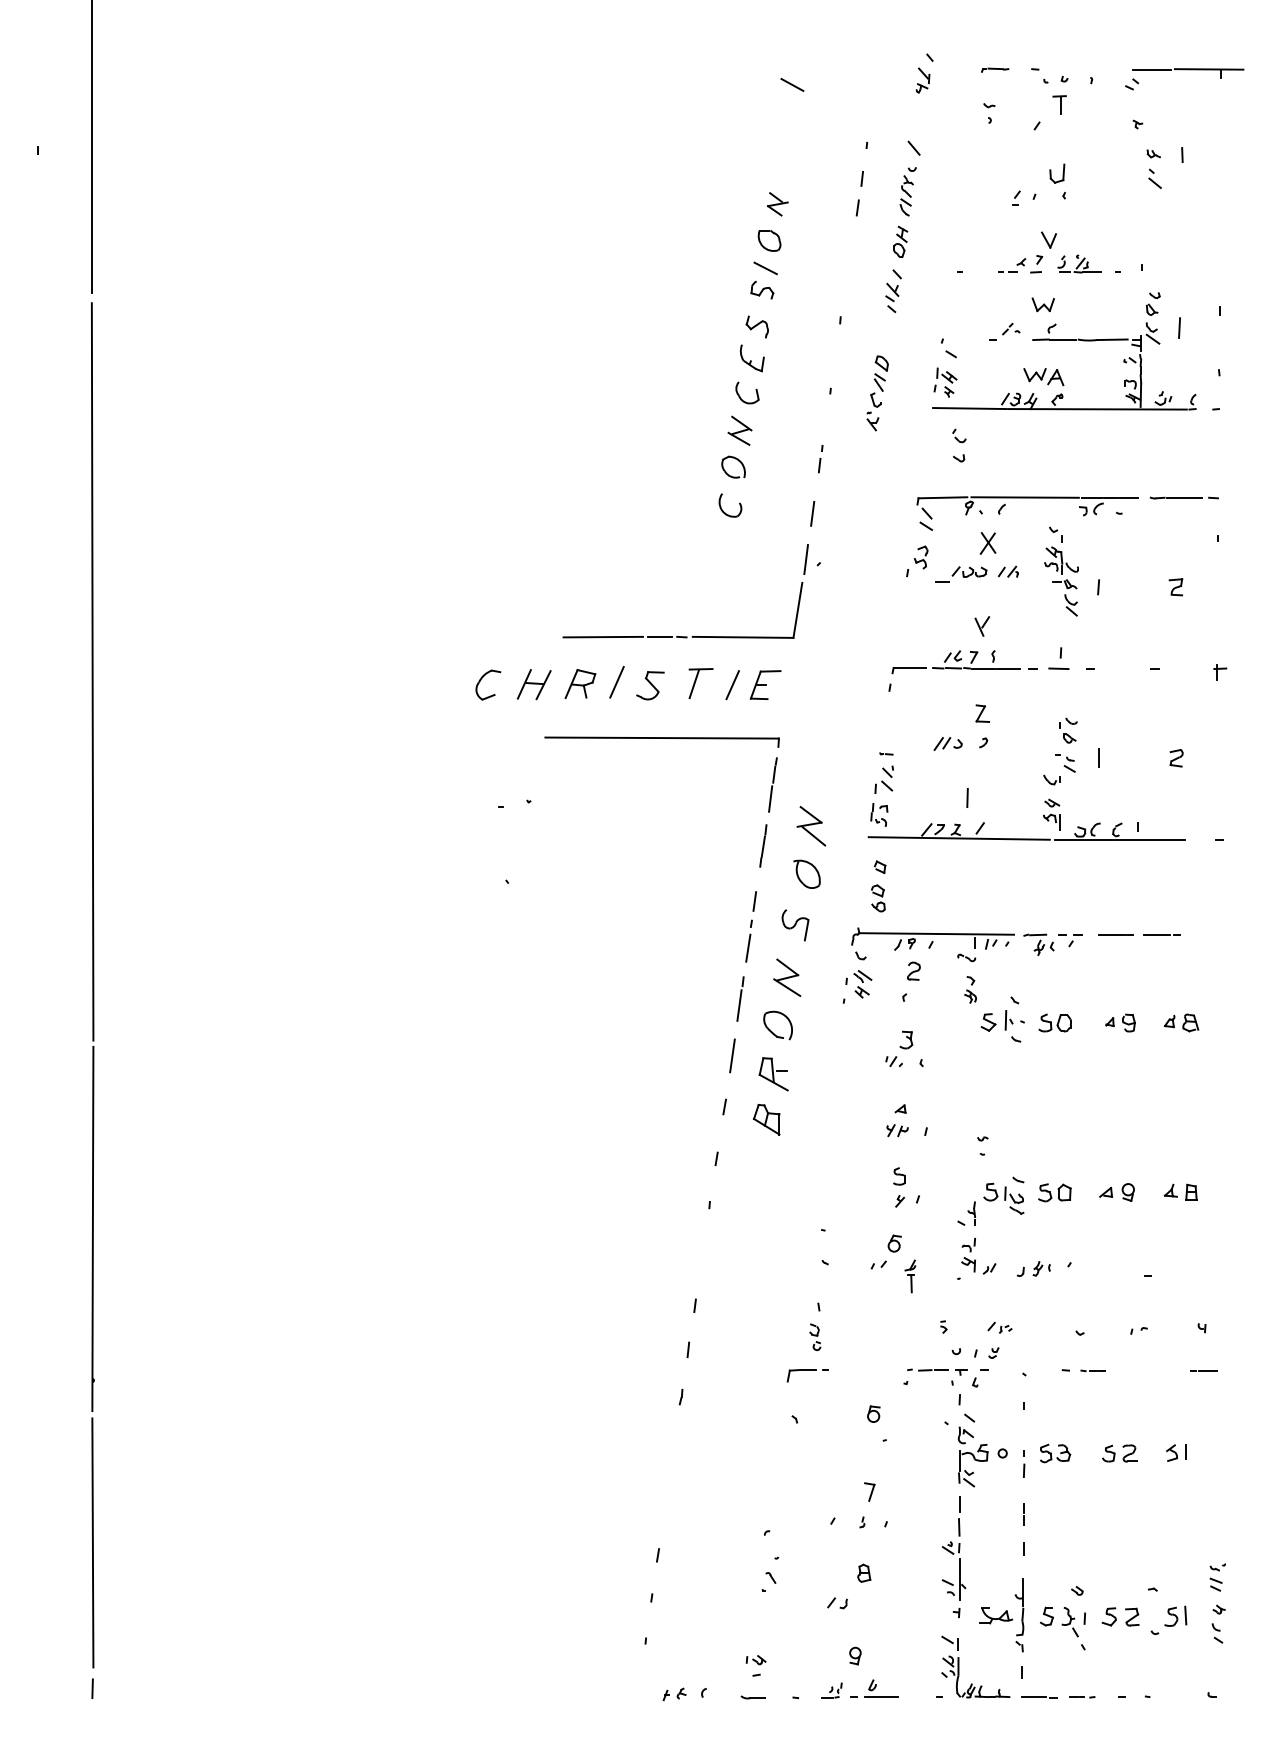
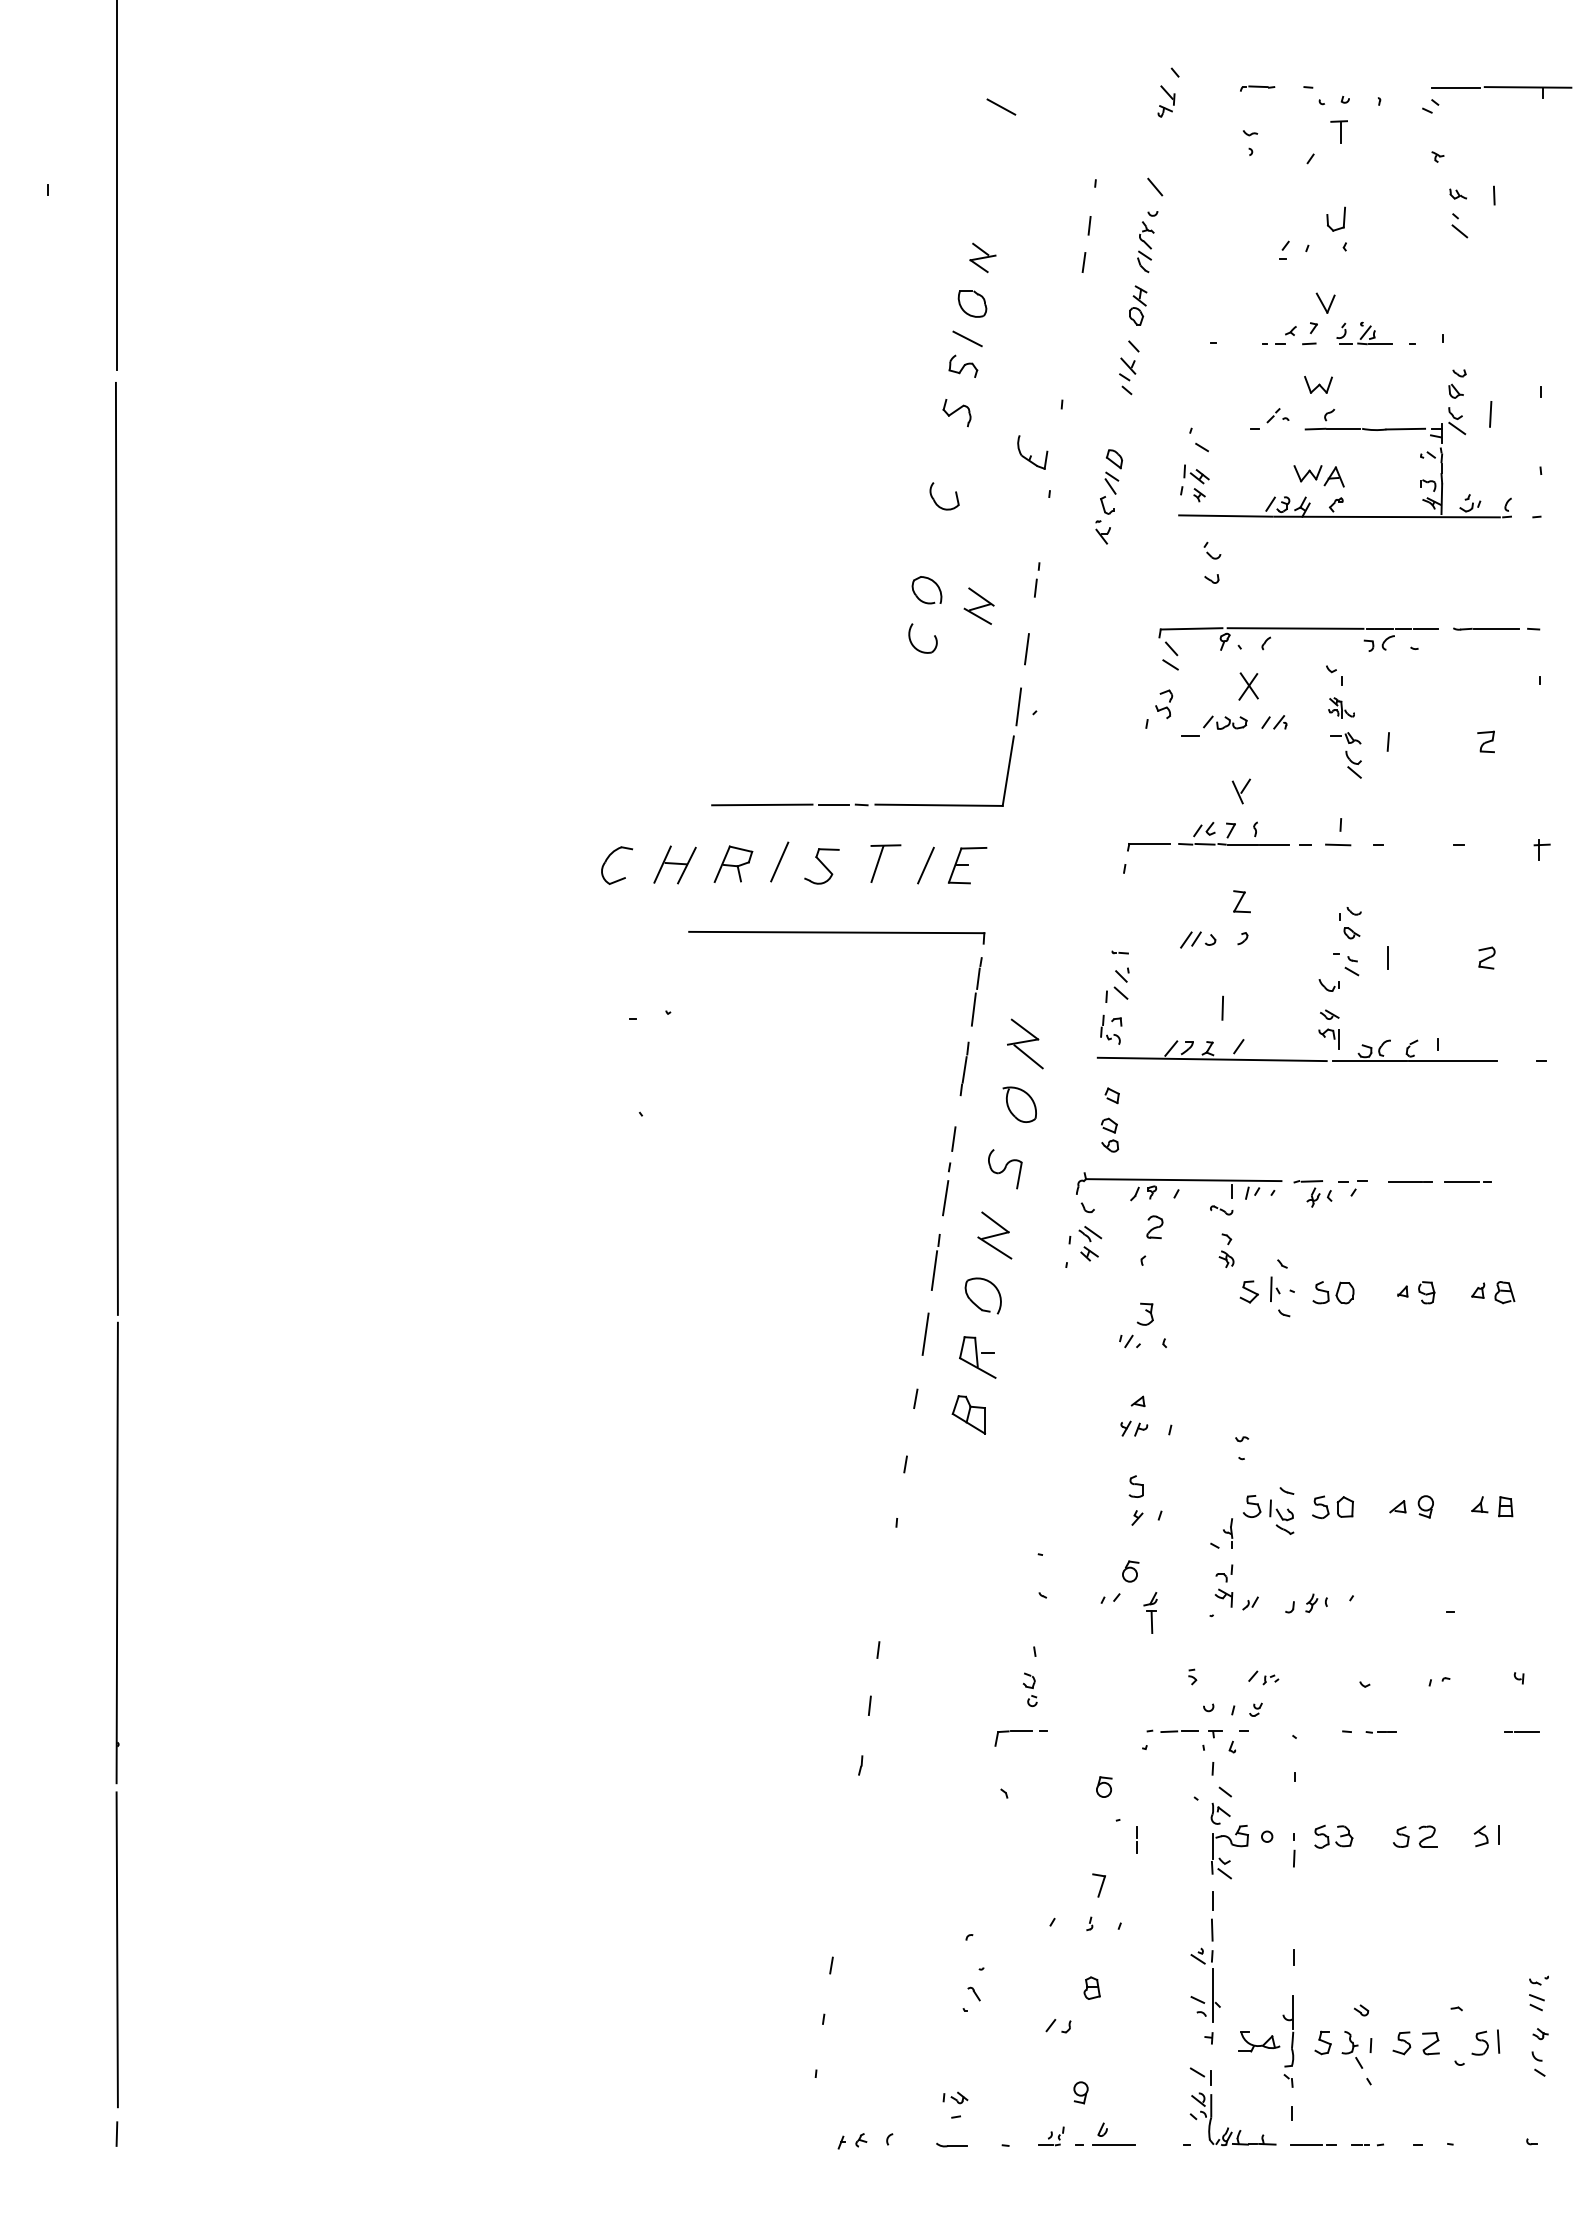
part: (752, 358) -> (1032, 452), moved
part: (739, 430) -> (978, 605), moved
part: (1061, 560) -> (1341, 707), size x0.6
line: (1023, 1513) -> (1136, 1838), moved

